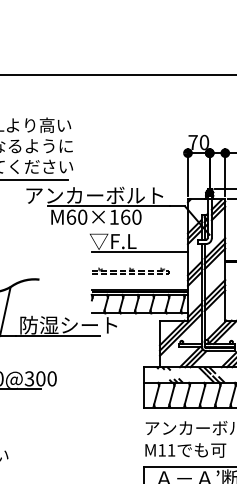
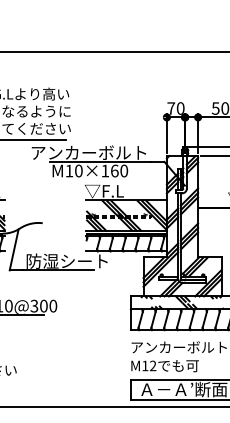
text: (71, 216) -> (69, 170), M60×160 -> M10×160
hatch: (139, 270) -> (126, 215), added
text: (171, 449) -> (153, 365), M11 -> M12

